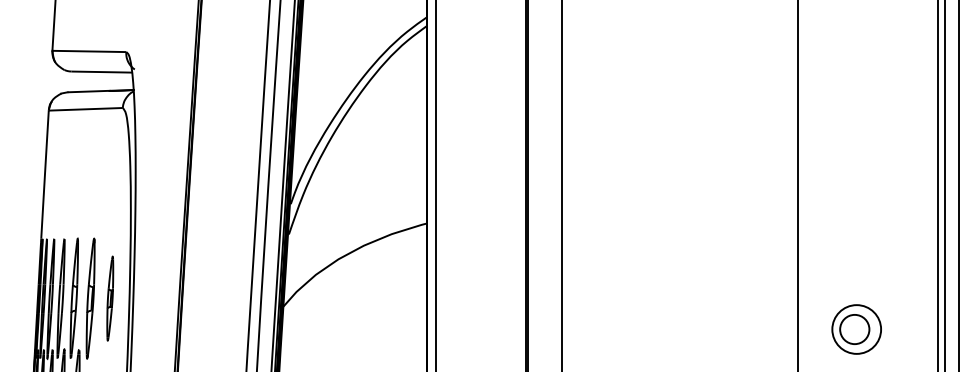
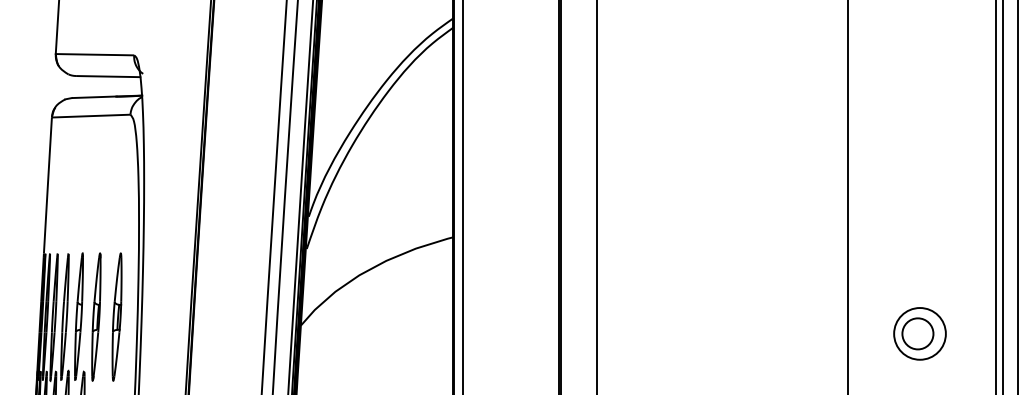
part: (110, 298) -> (117, 316), size x1.43
part: (856, 329) -> (919, 333), moved

